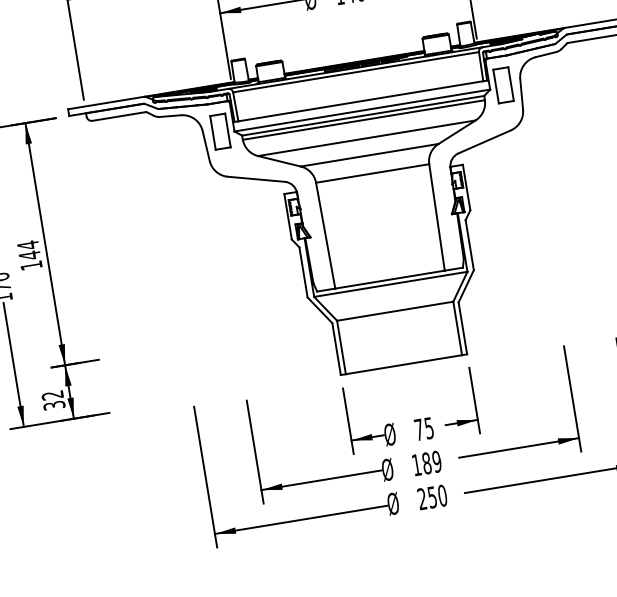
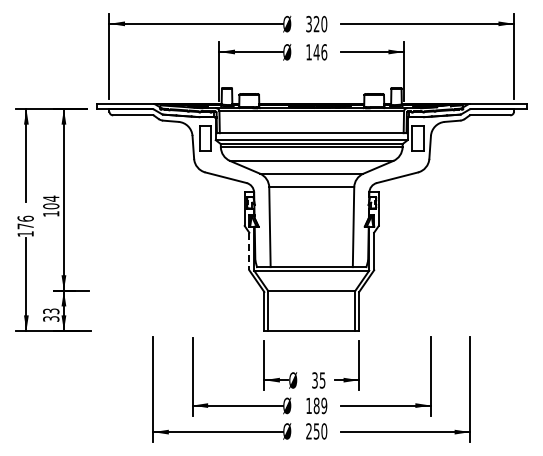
text: (30, 255) -> (51, 206), 144 -> 104
line: (303, 272) -> (249, 251), solid -> dashed
text: (53, 395) -> (51, 311), 32 -> 33
text: (418, 430) -> (314, 380), 75 -> 35

